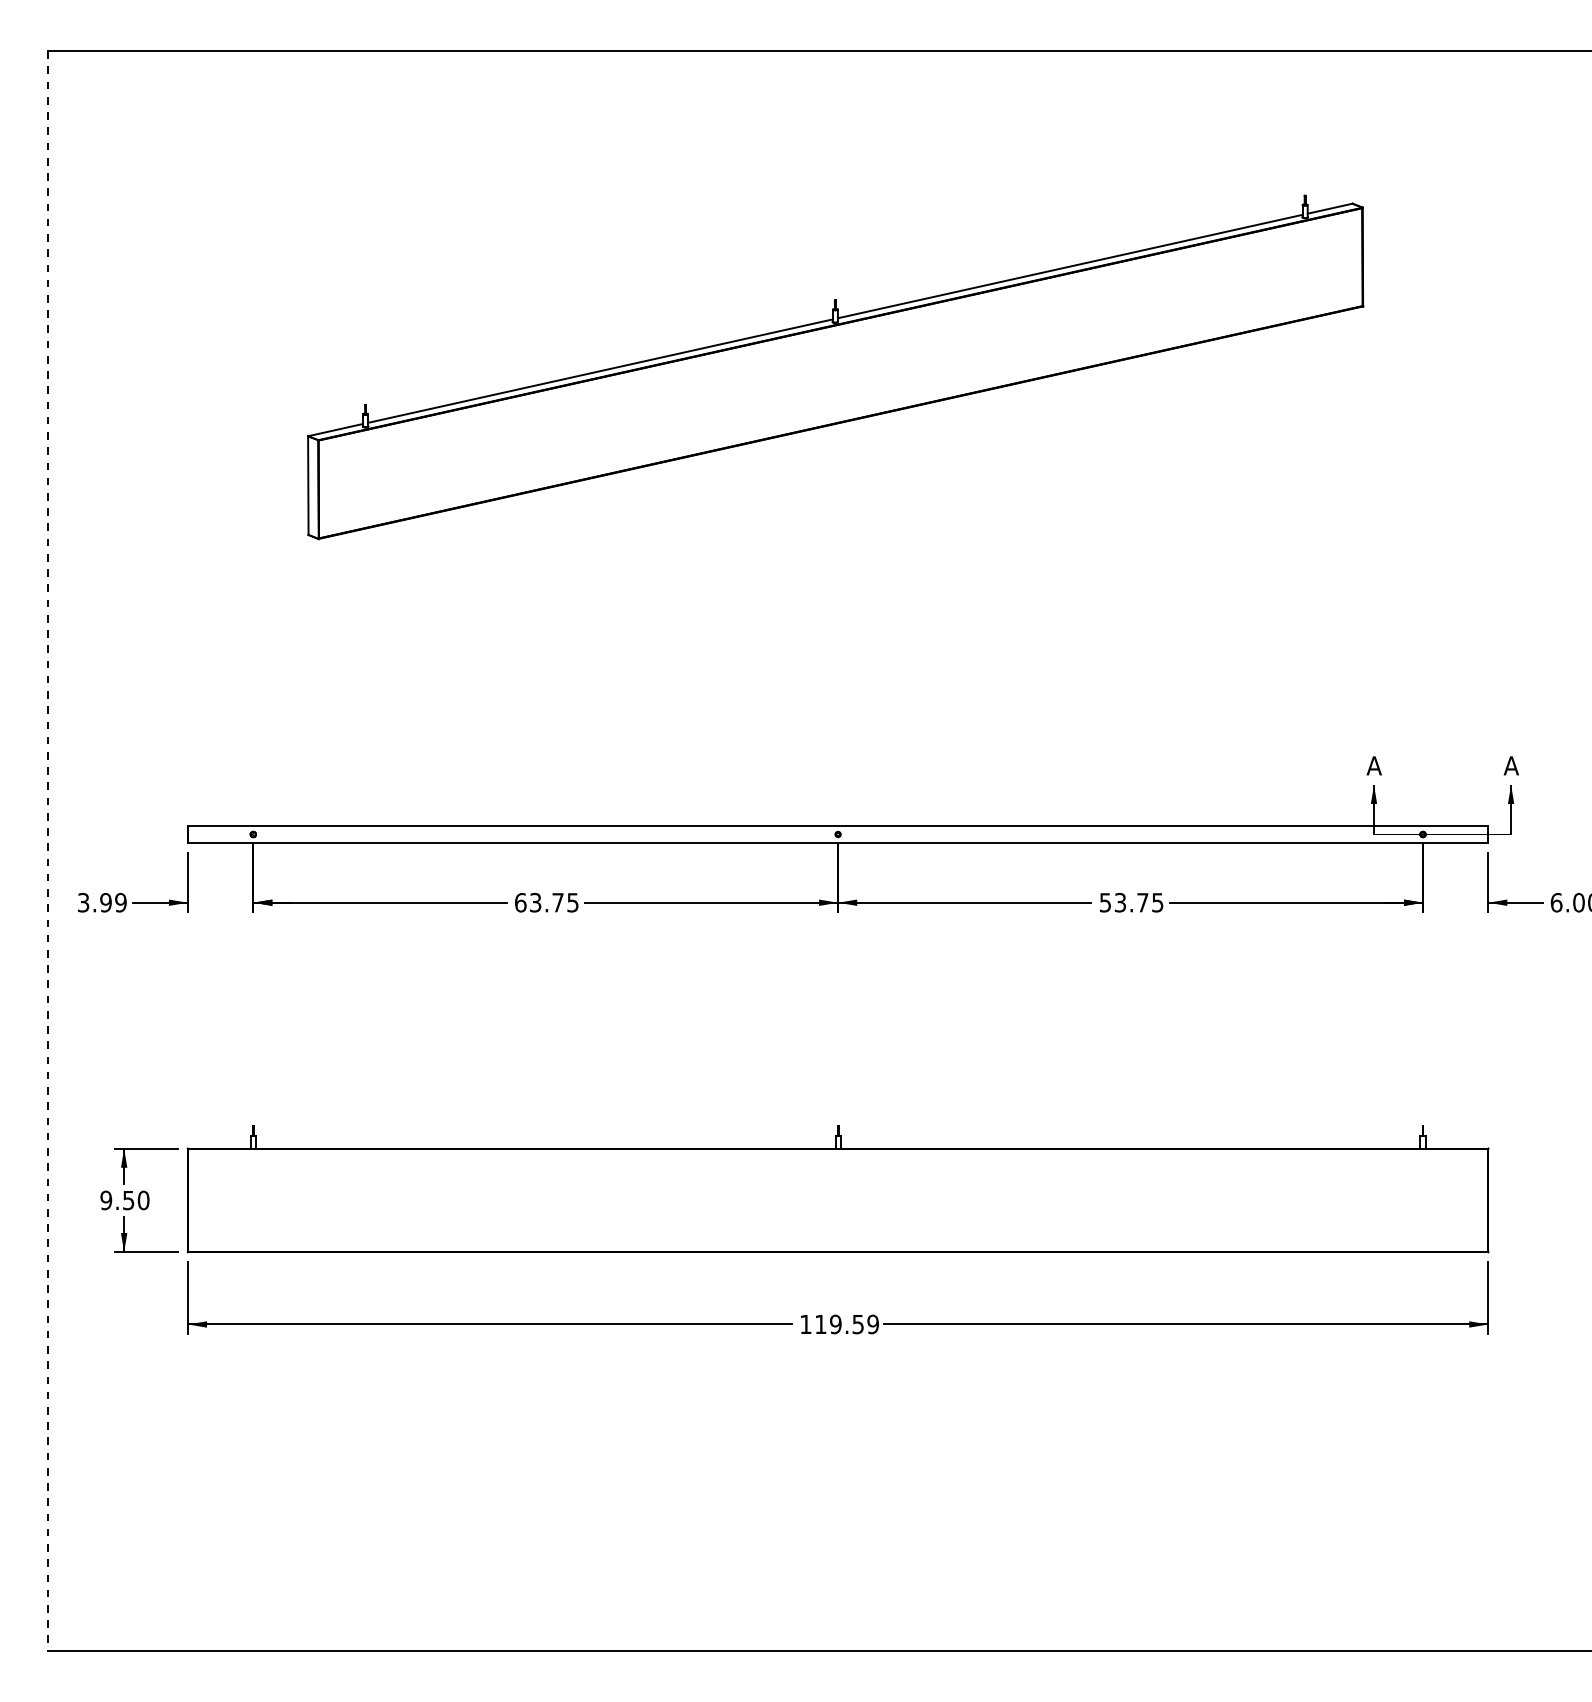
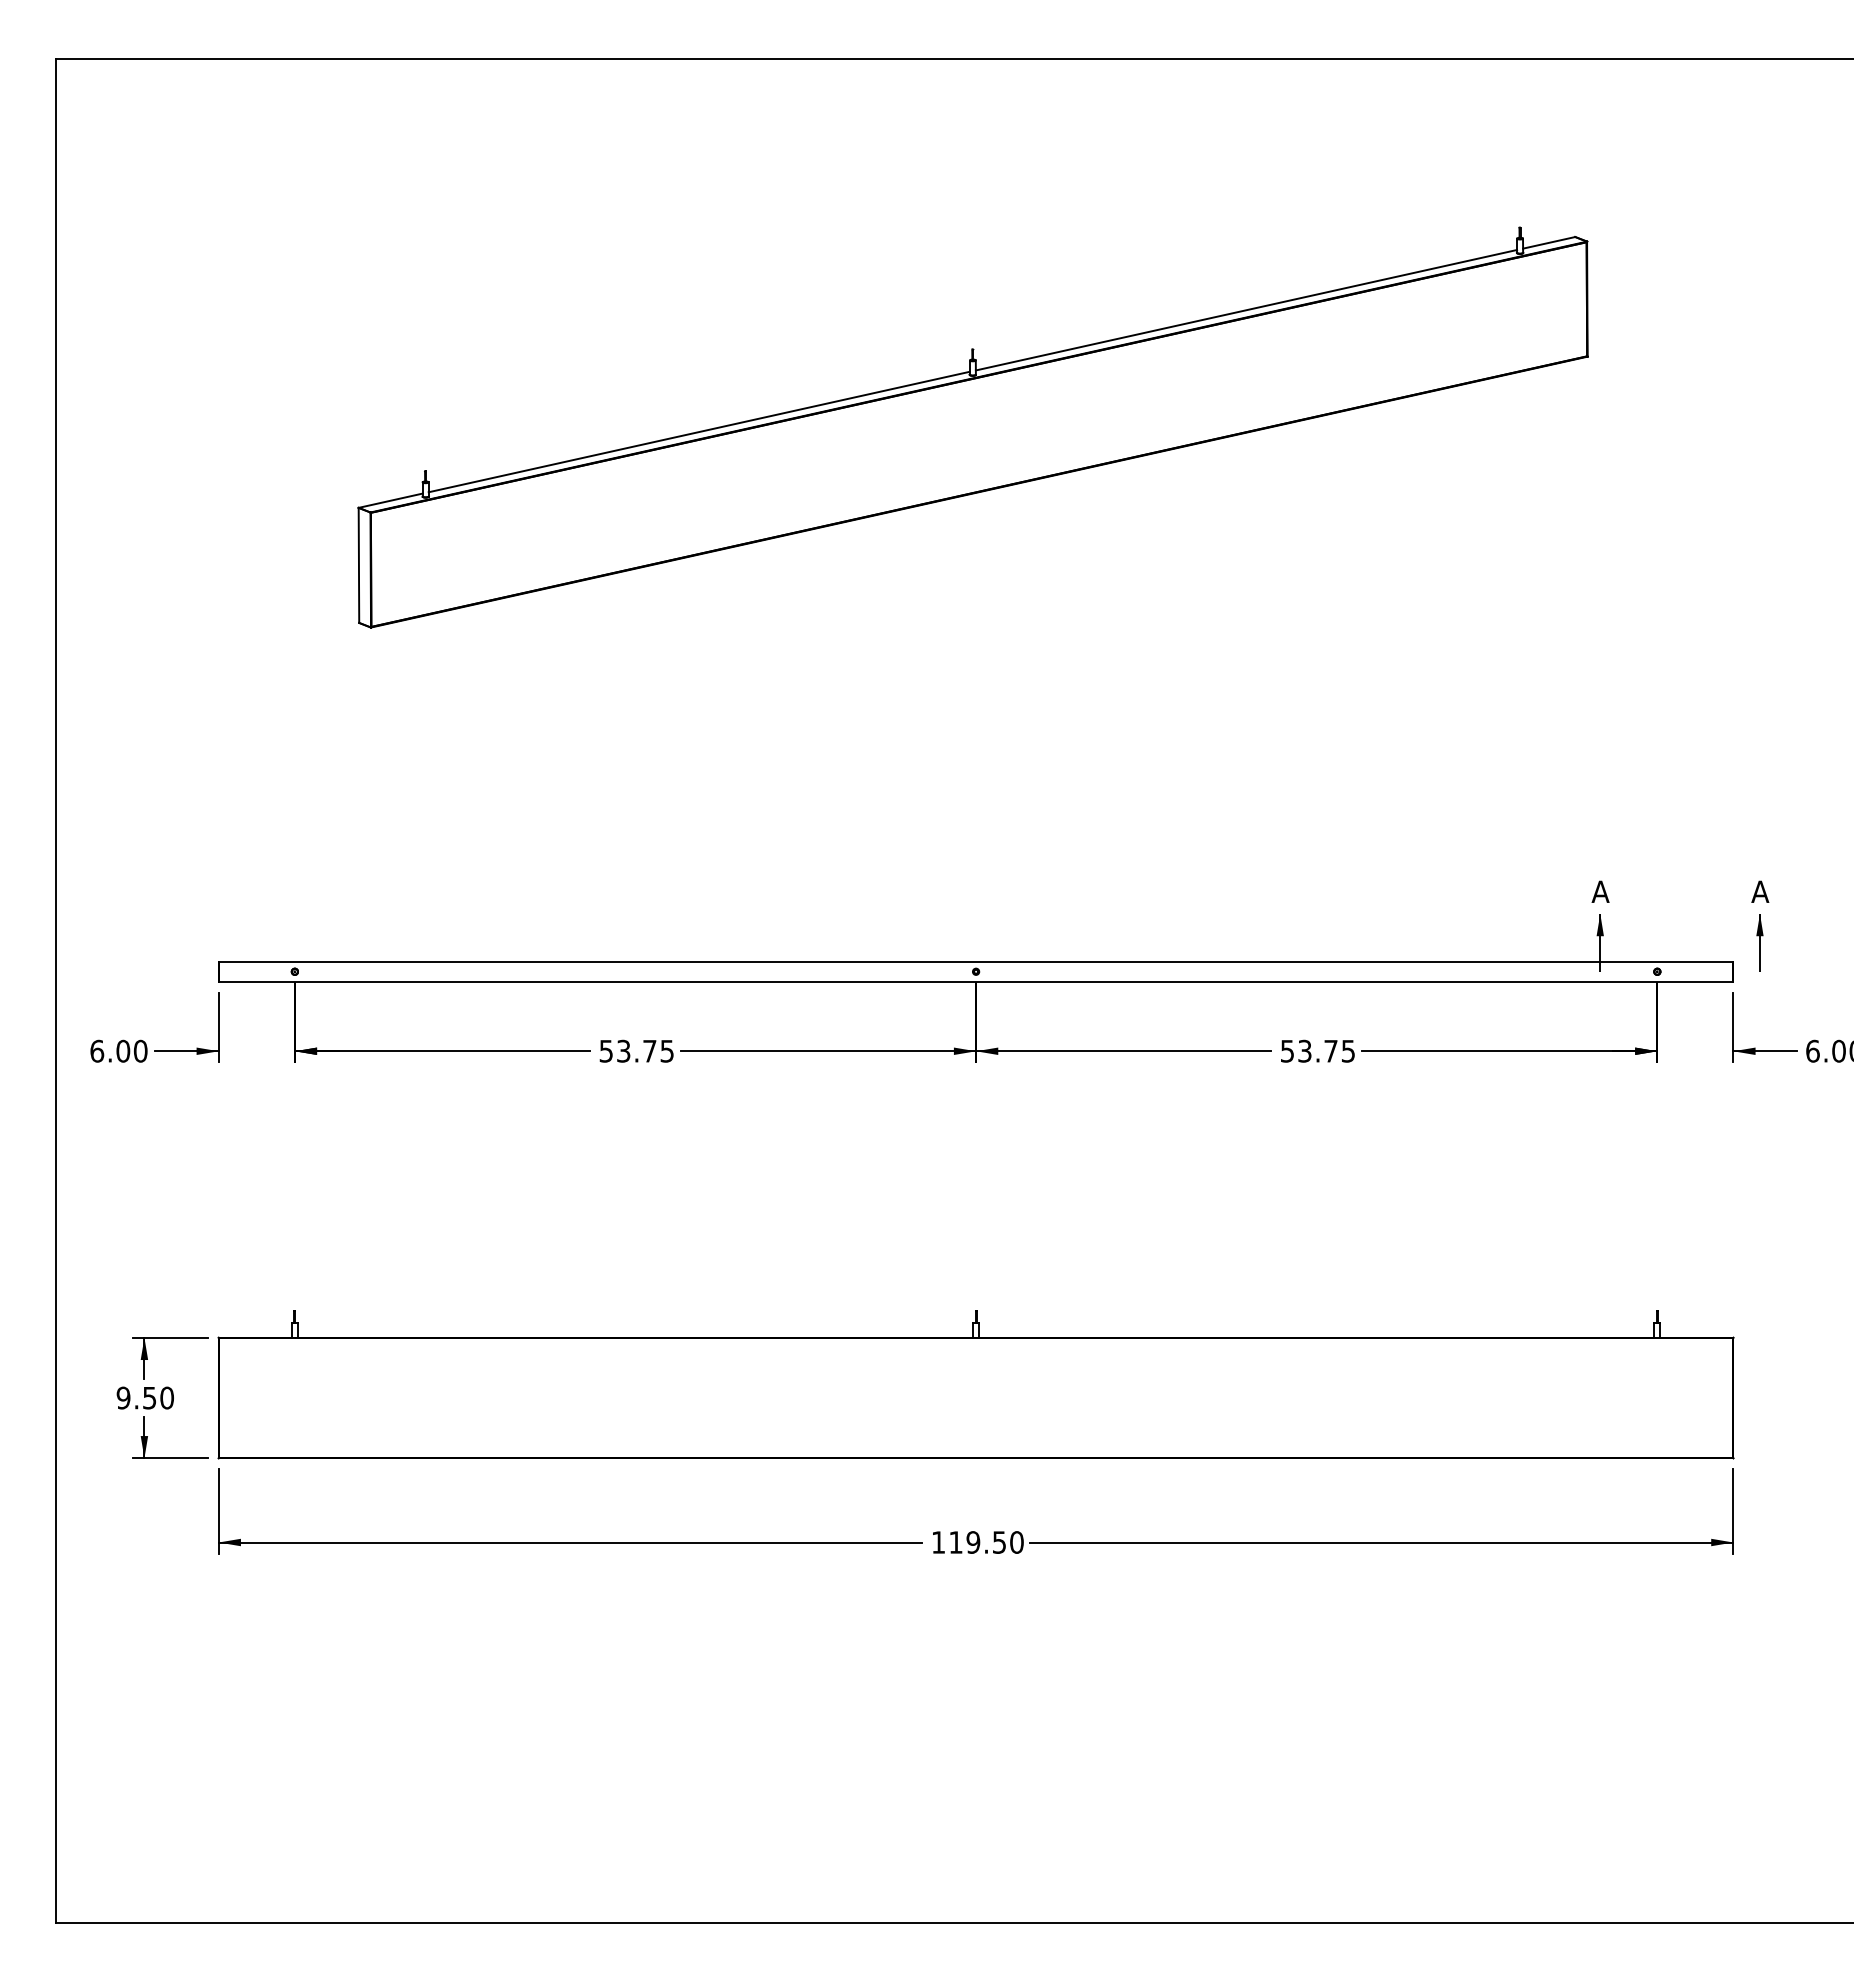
line: (47, 850) -> (55, 990), dashed -> solid
text: (101, 902) -> (118, 1050), 3.99 -> 6.00
text: (520, 902) -> (606, 1050), 63.75 -> 53.75
text: (872, 1324) -> (1016, 1542), 119.59 -> 119.50

